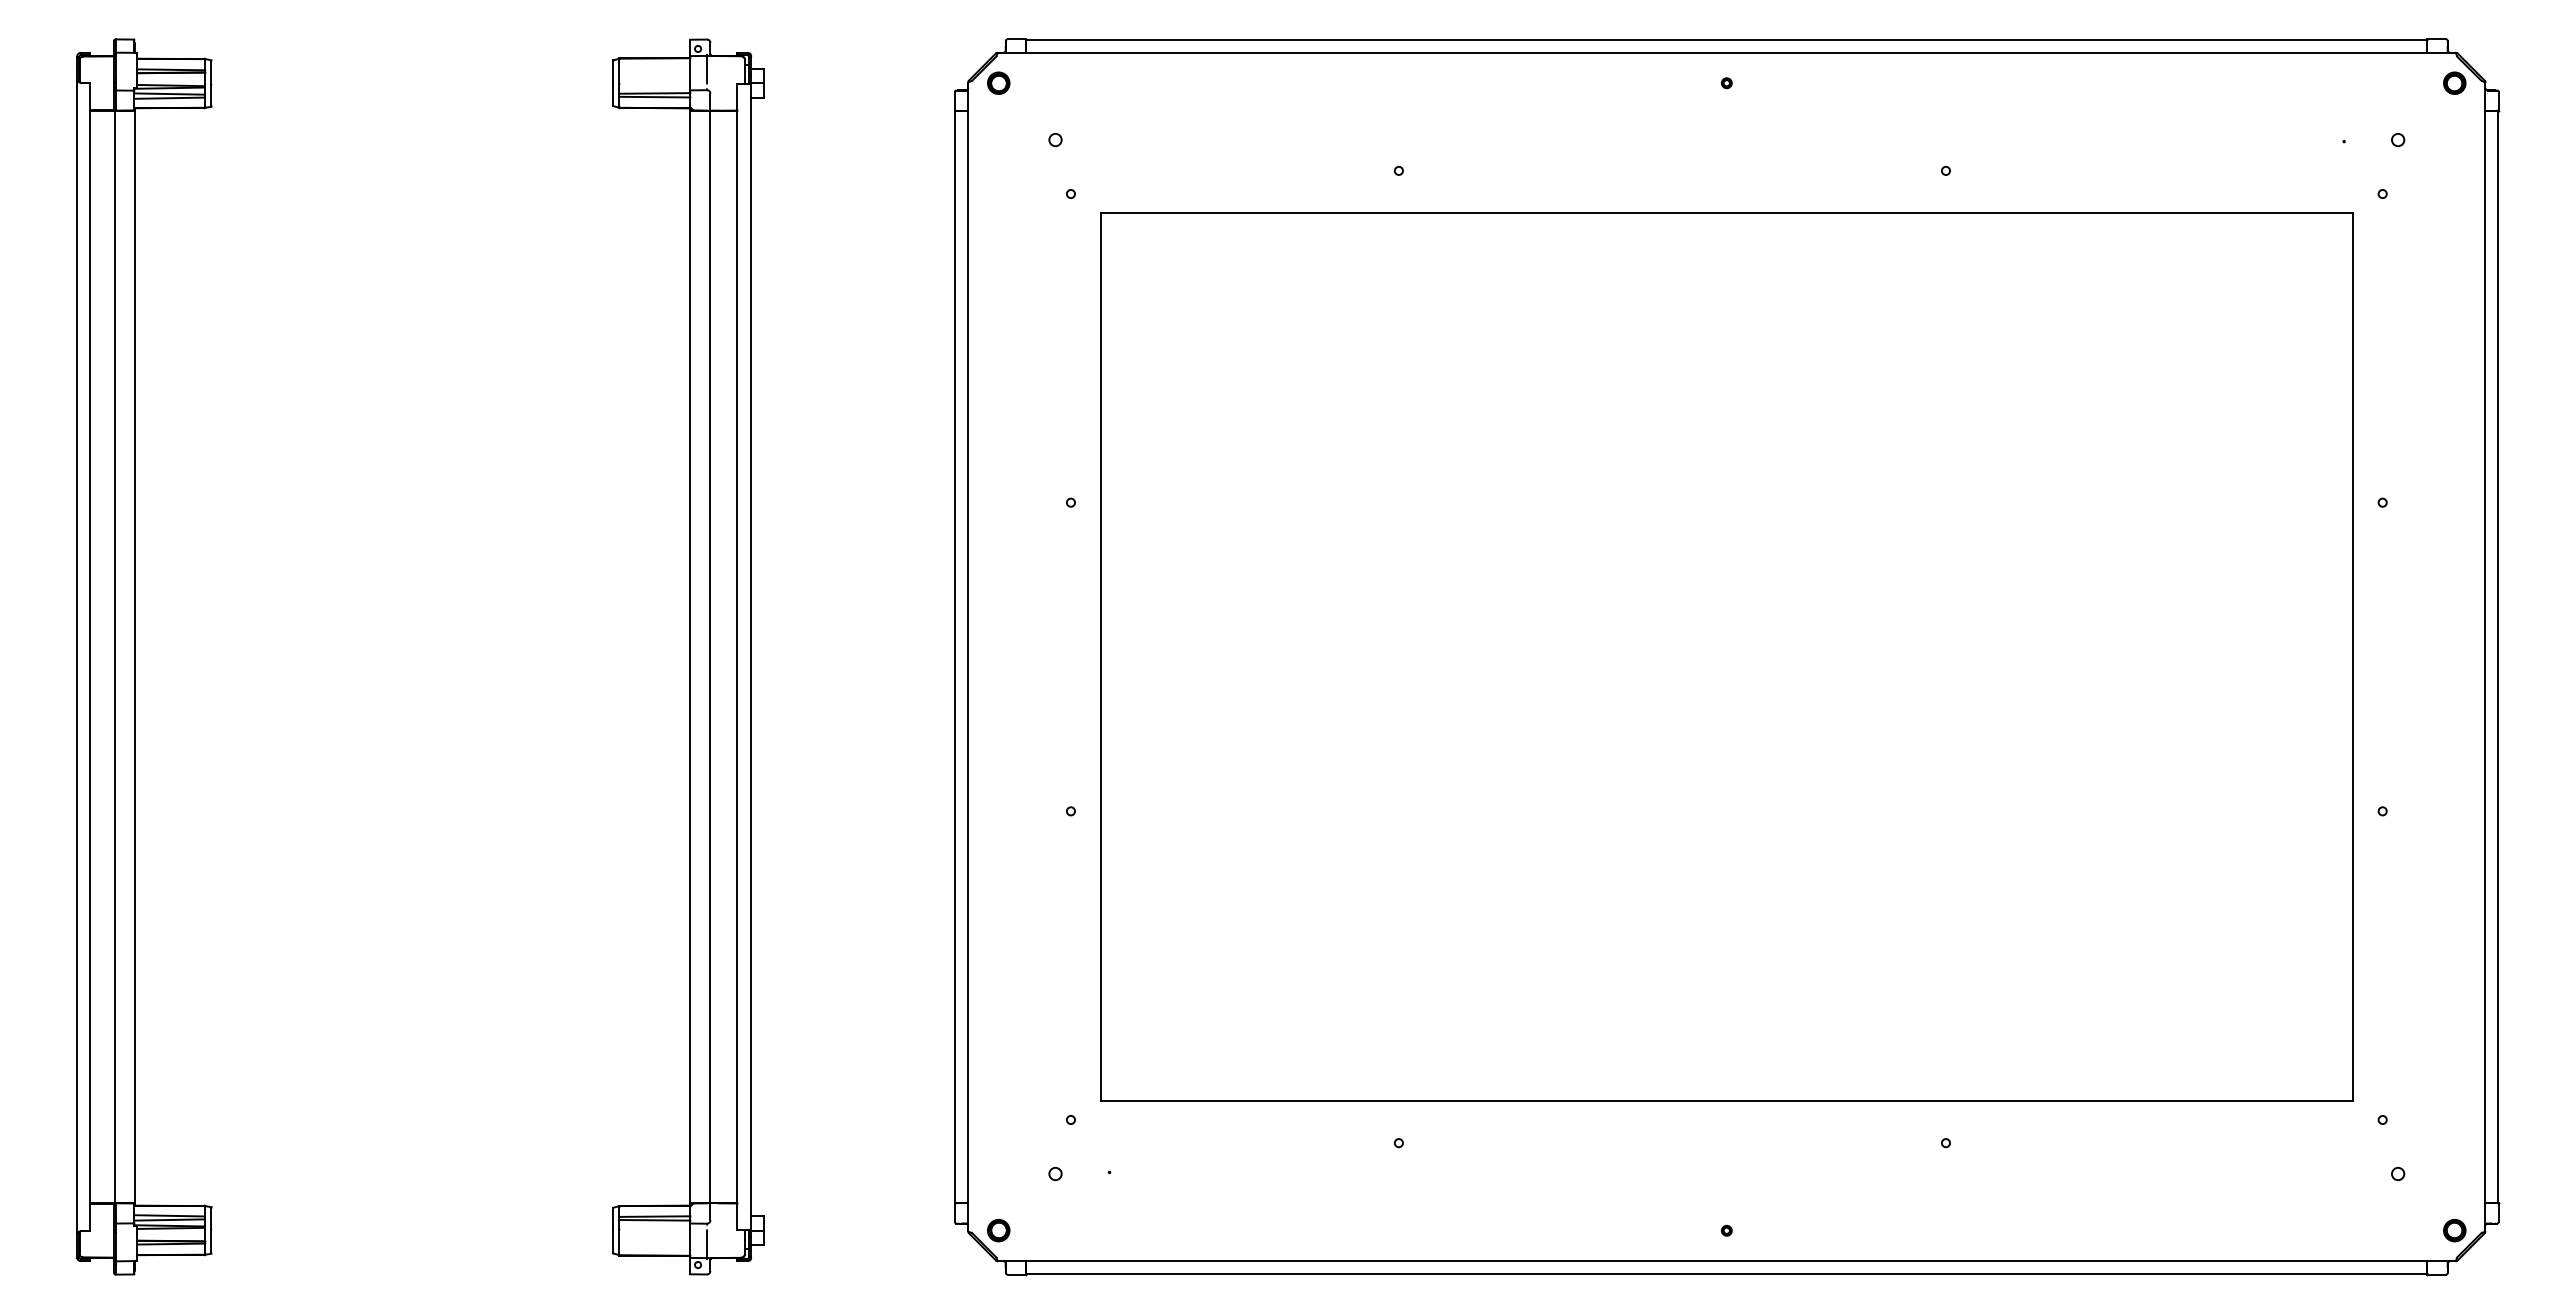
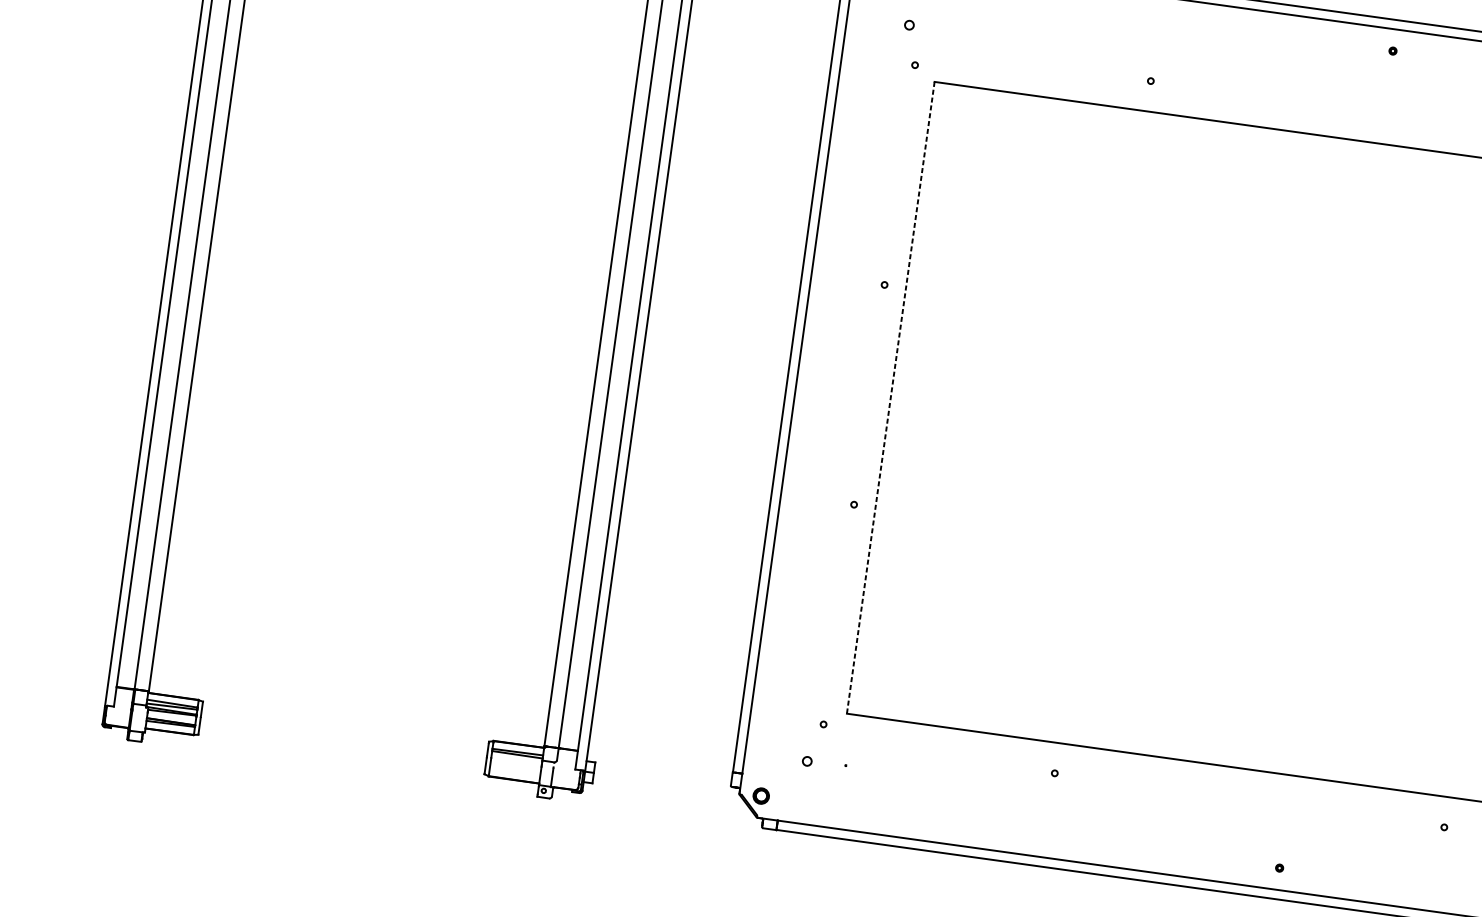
line: (1101, 657) -> (891, 398), solid -> dashed

